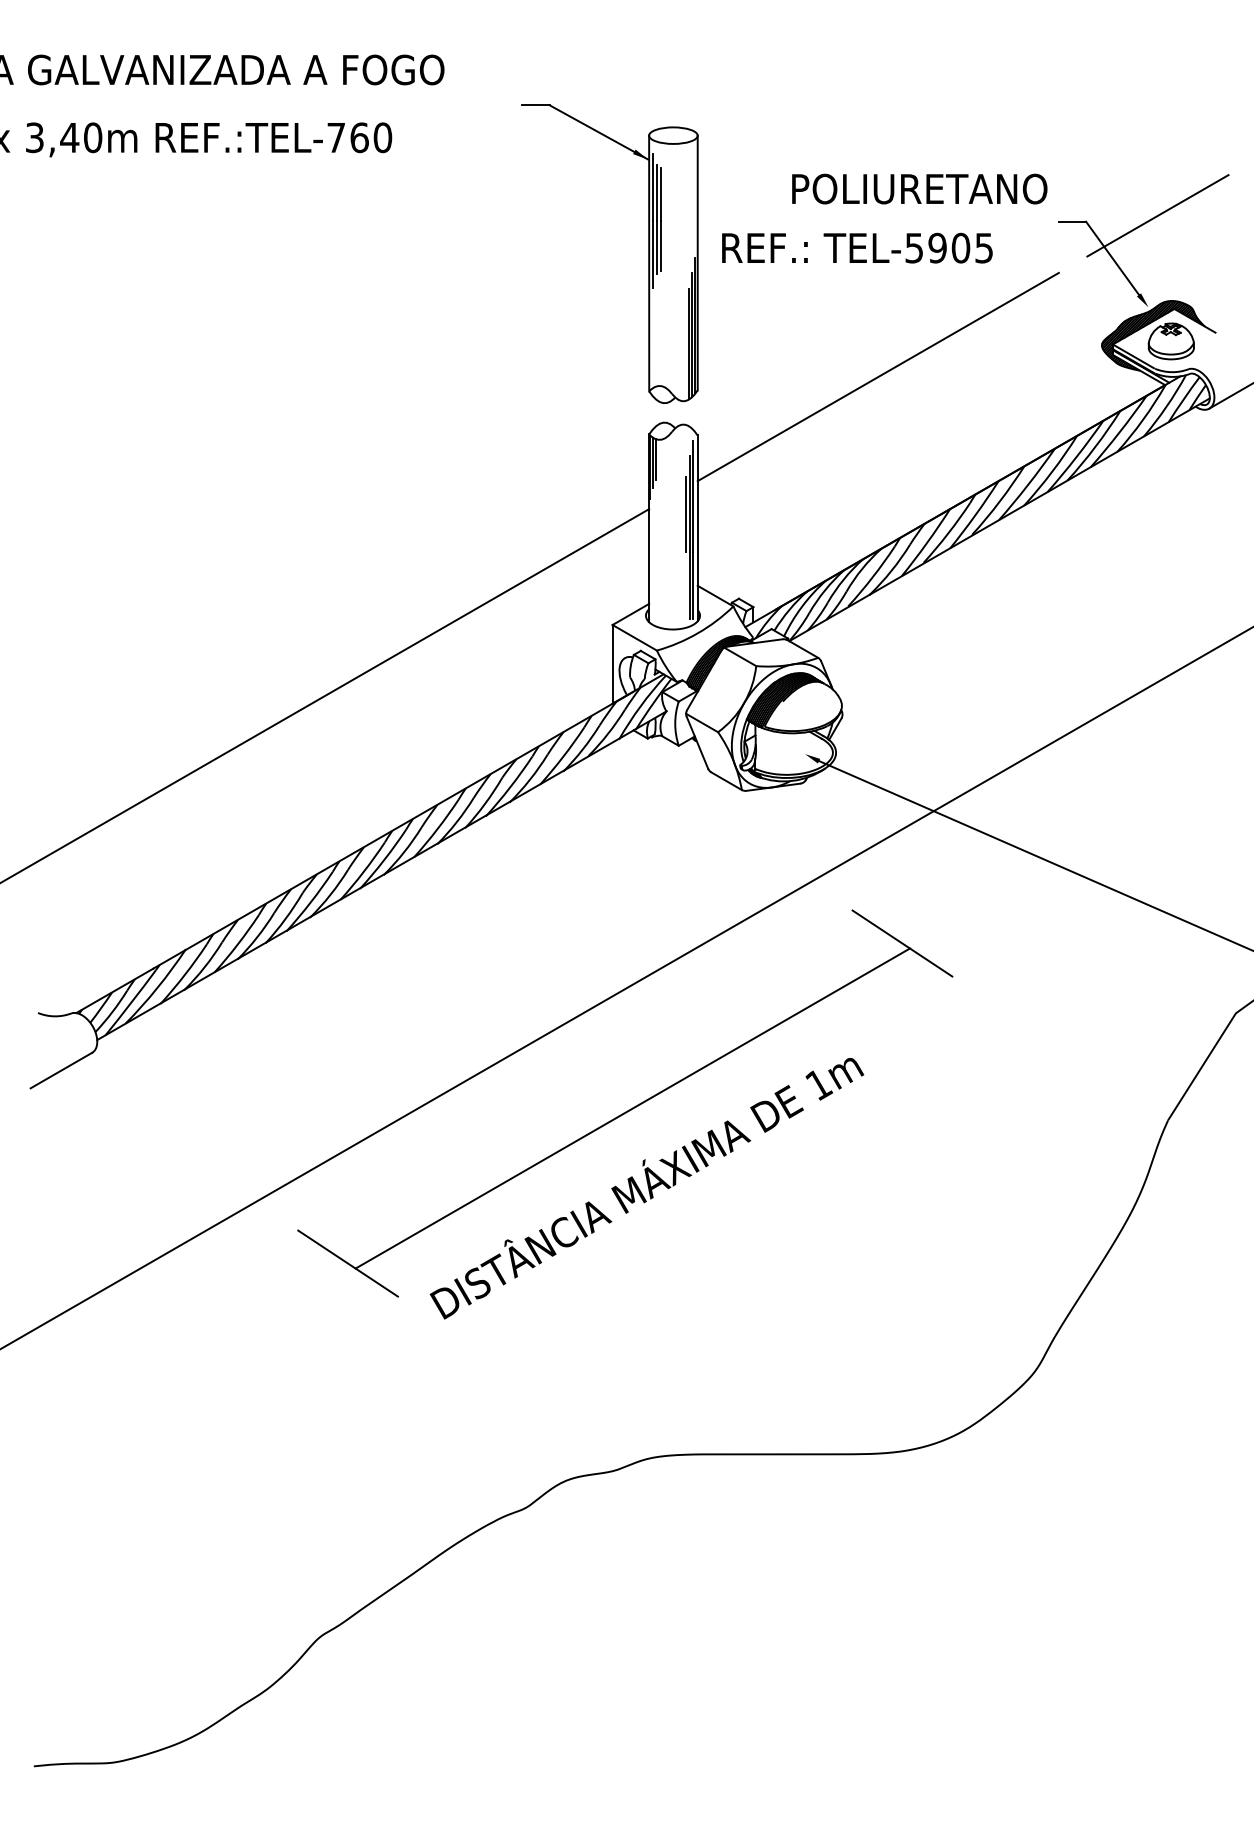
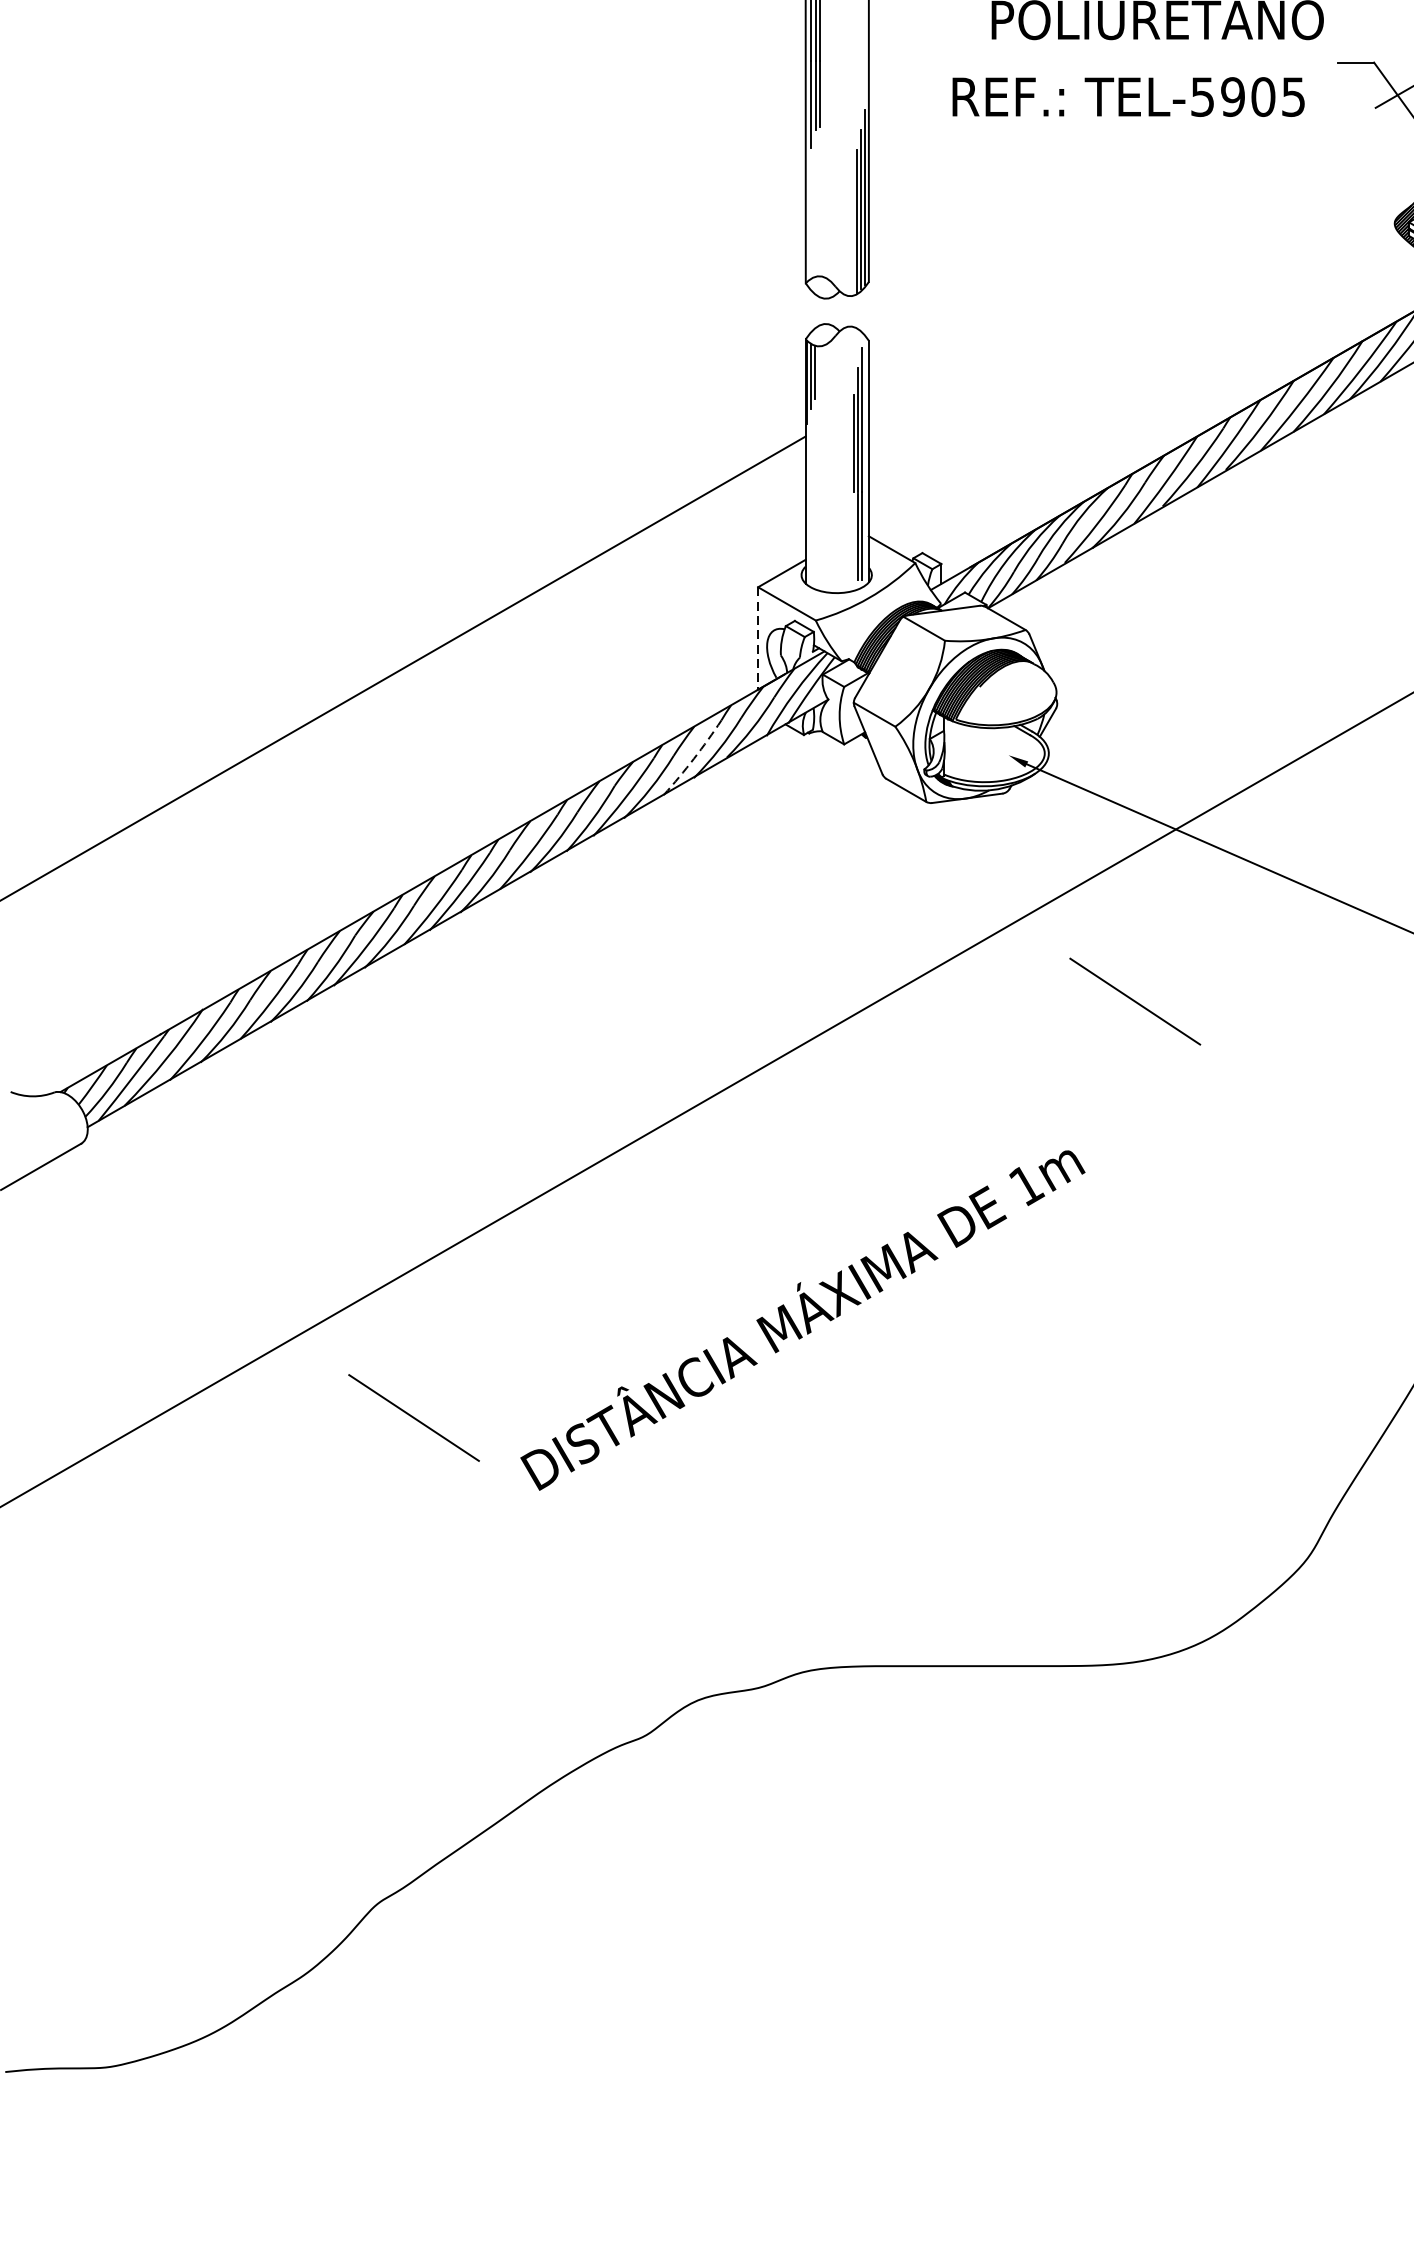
text: (857, 247) -> (1128, 96), moved
line: (877, 376) -> (1102, 263), removed
line: (612, 664) -> (758, 638), solid -> dashed
arc: (563, 756) -> (694, 758), solid -> dashed
line: (632, 1108) -> (784, 1216), removed

